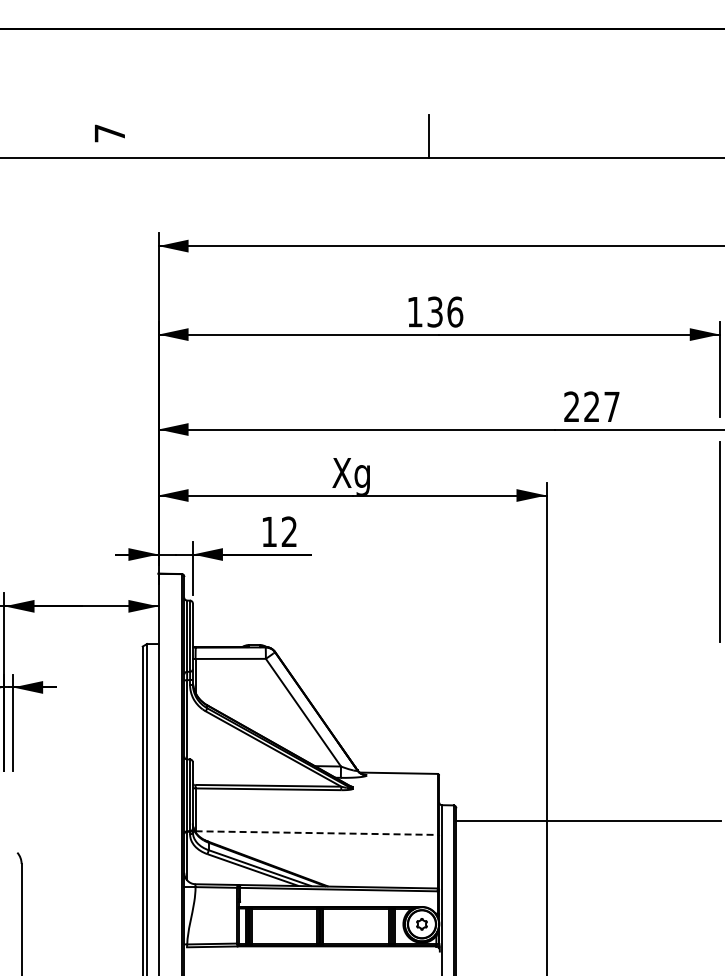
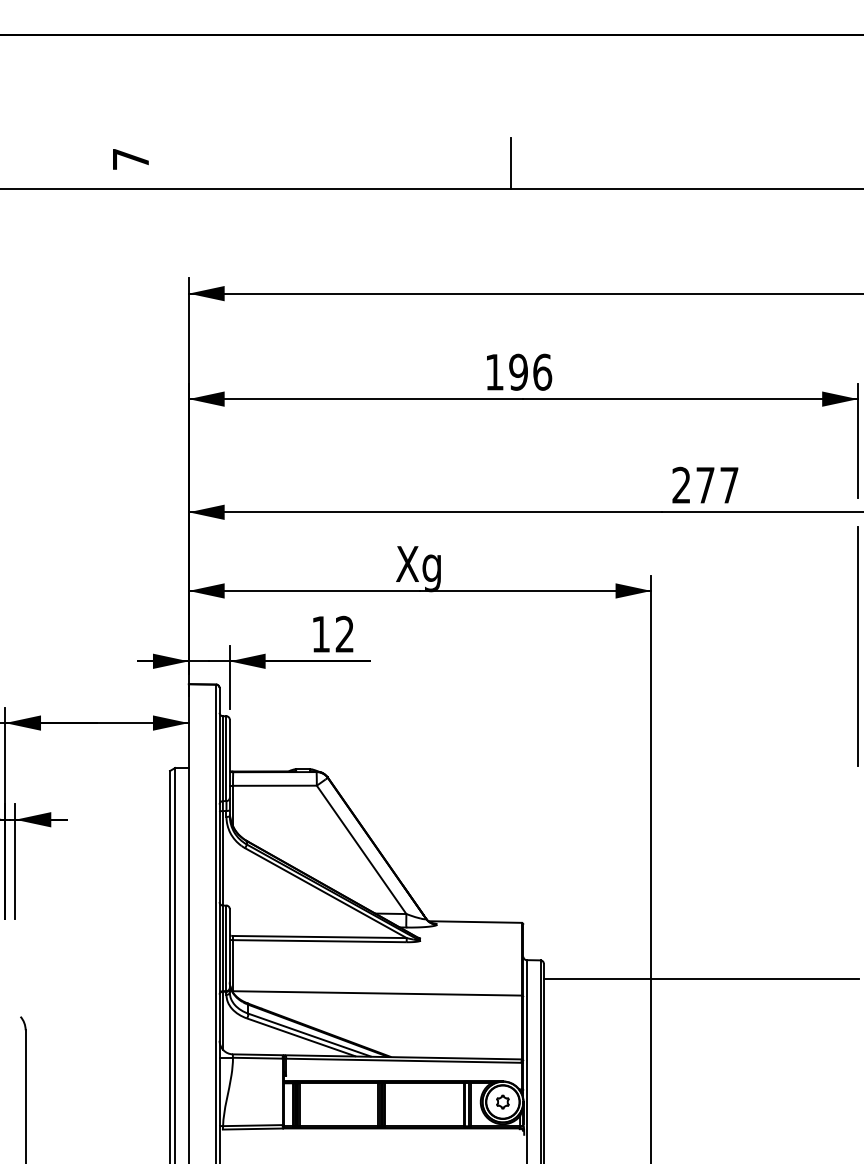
text: (434, 311) -> (517, 371), 136 -> 196
text: (591, 406) -> (704, 484), 227 -> 277
line: (317, 833) -> (378, 993), dashed -> solid

